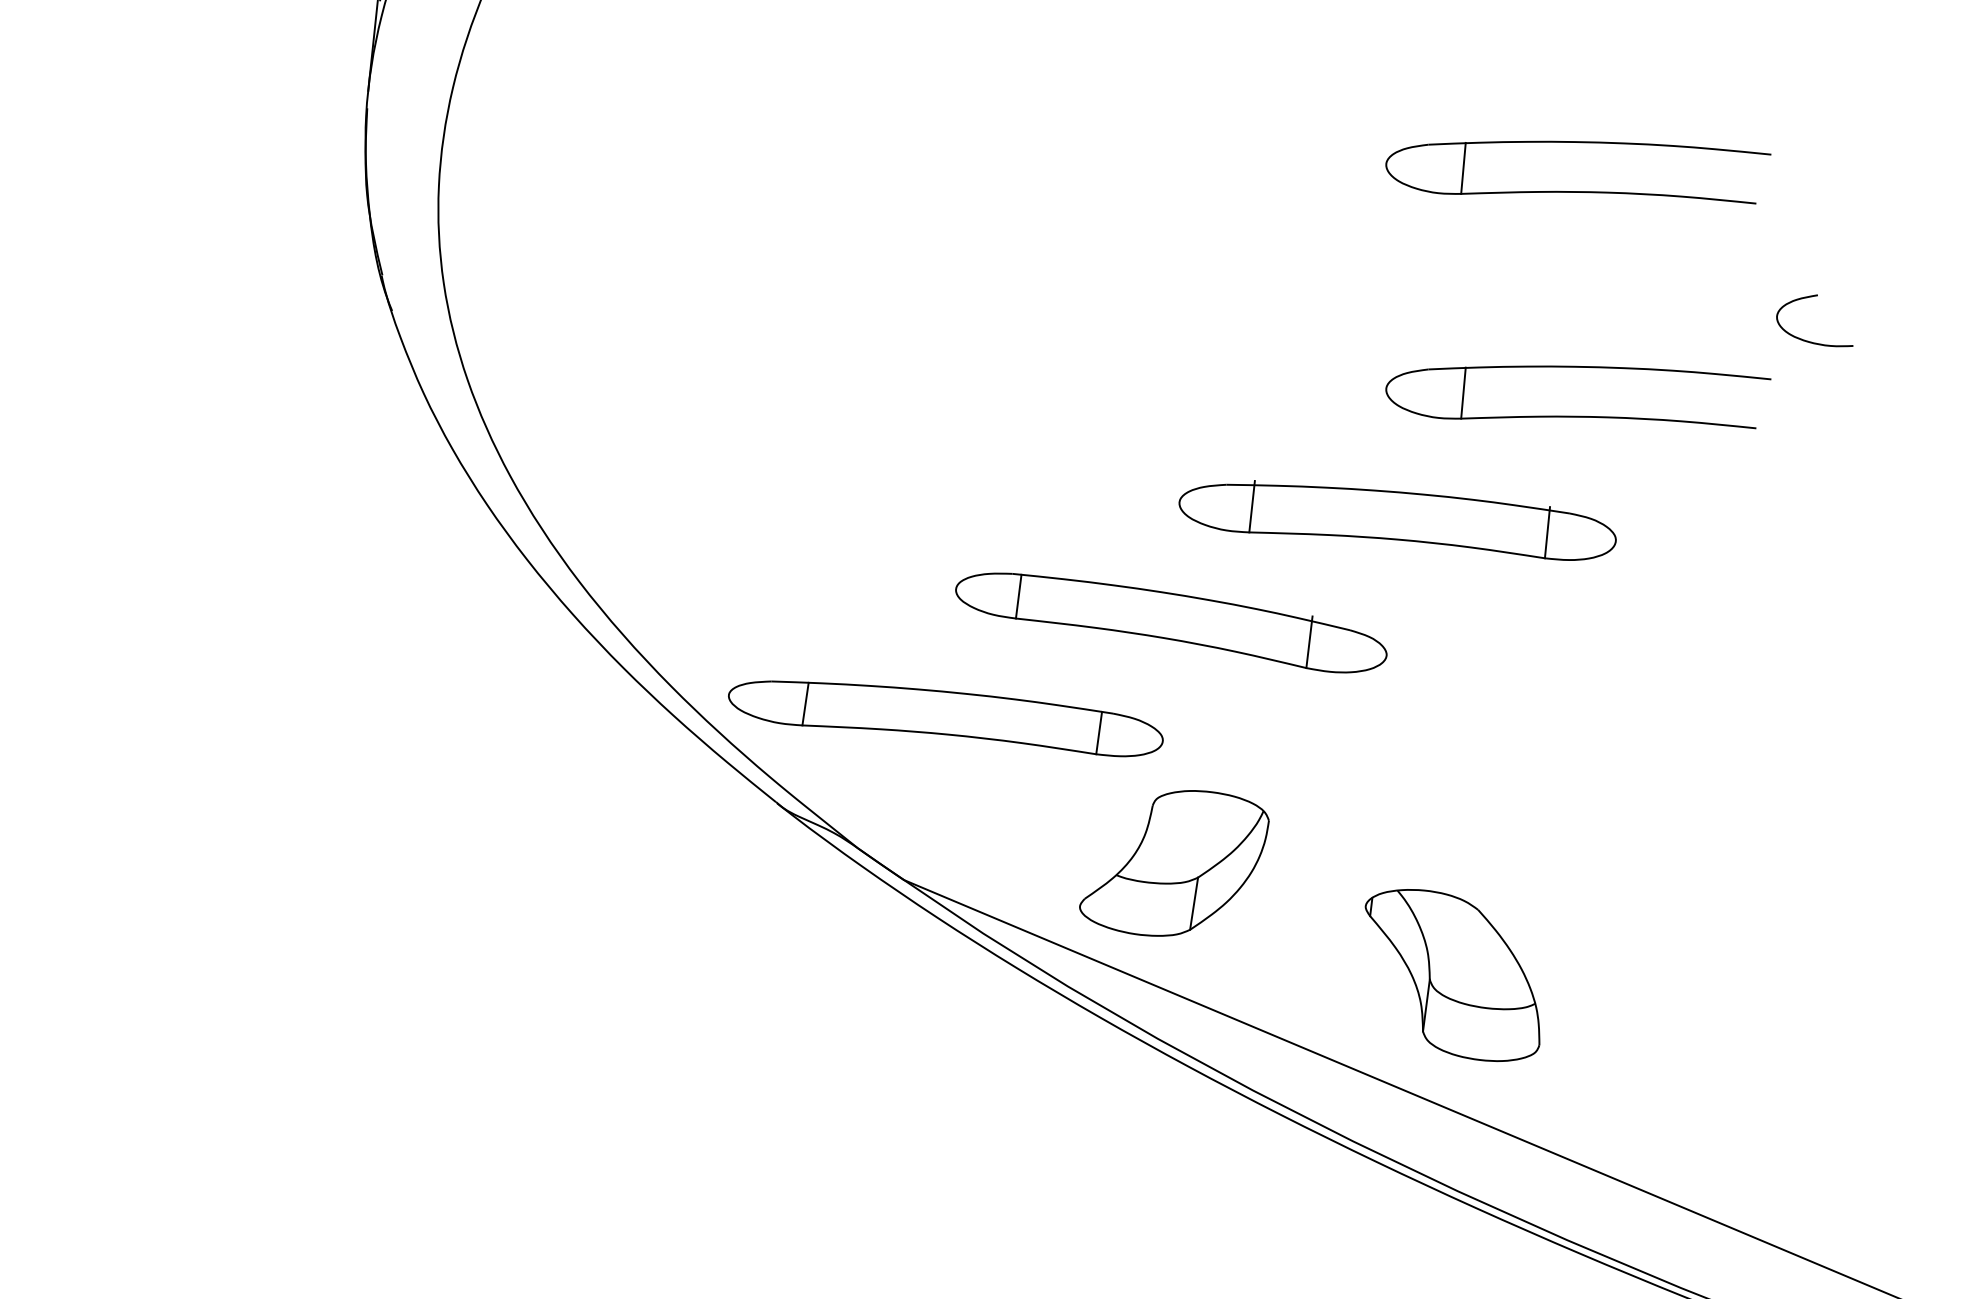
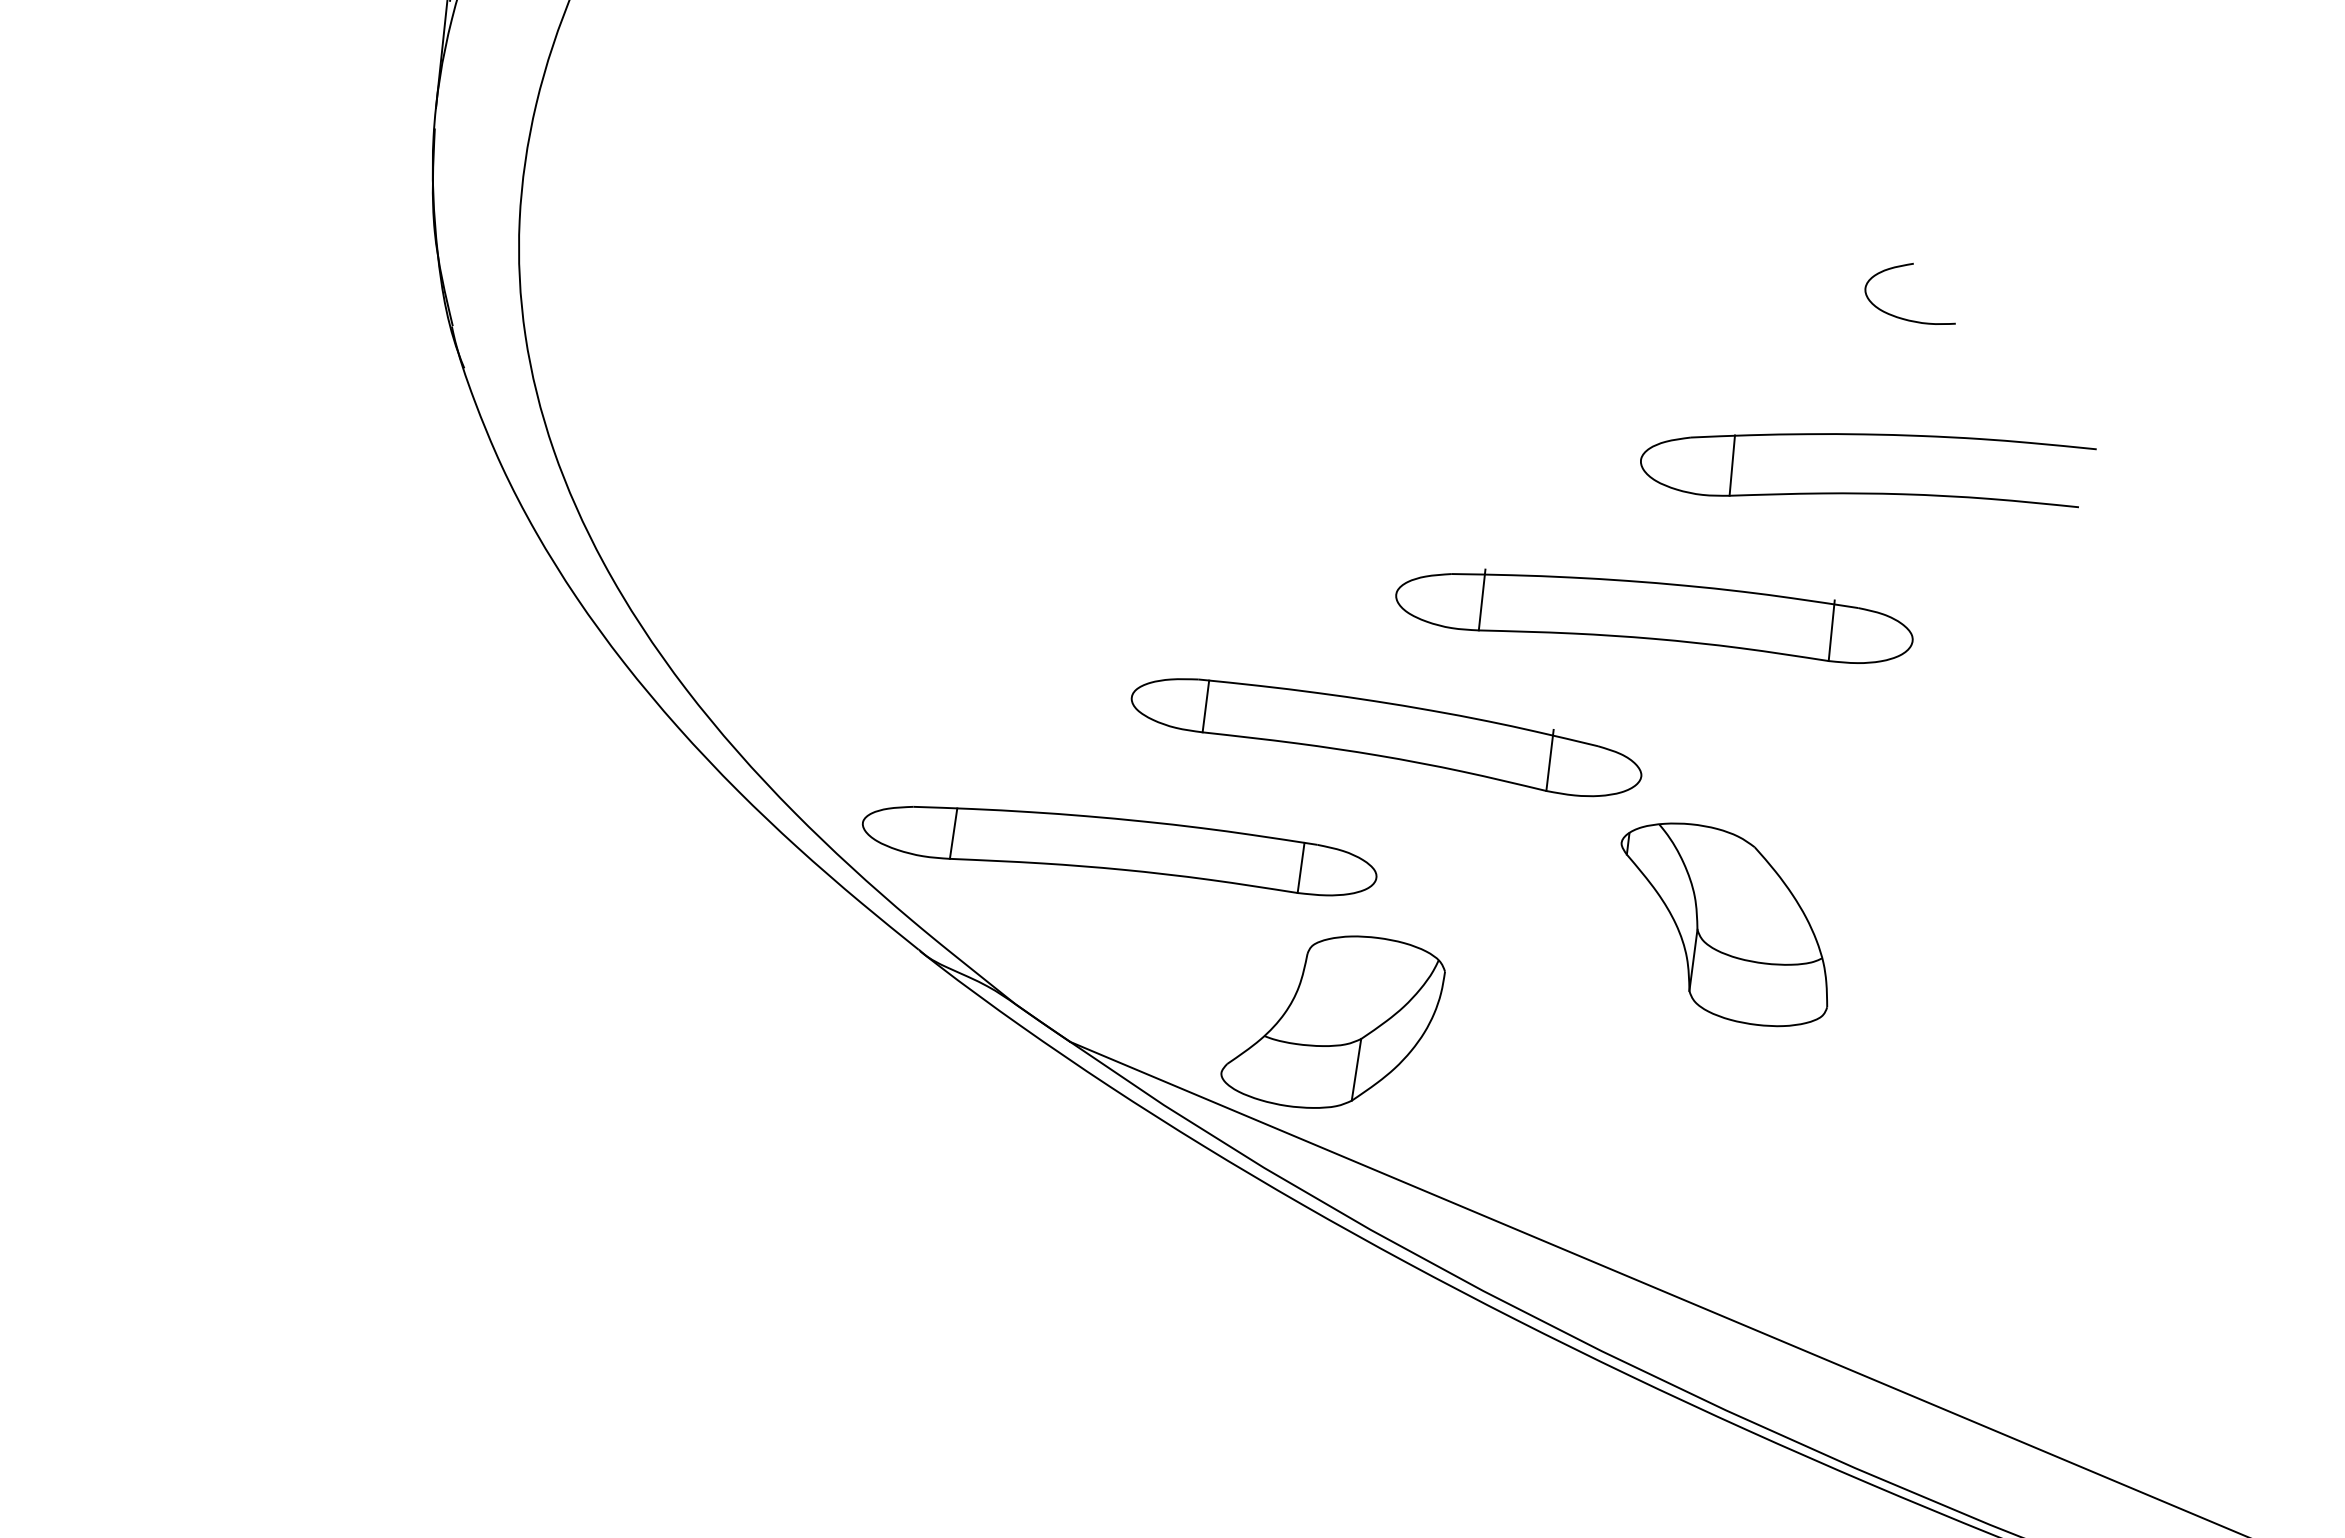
part: (1578, 191) -> (1868, 226), removed
curve: (1808, 340) -> (1902, 317), moved
part: (1173, 862) -> (1332, 1021), moved
part: (1452, 975) -> (1724, 924), moved

